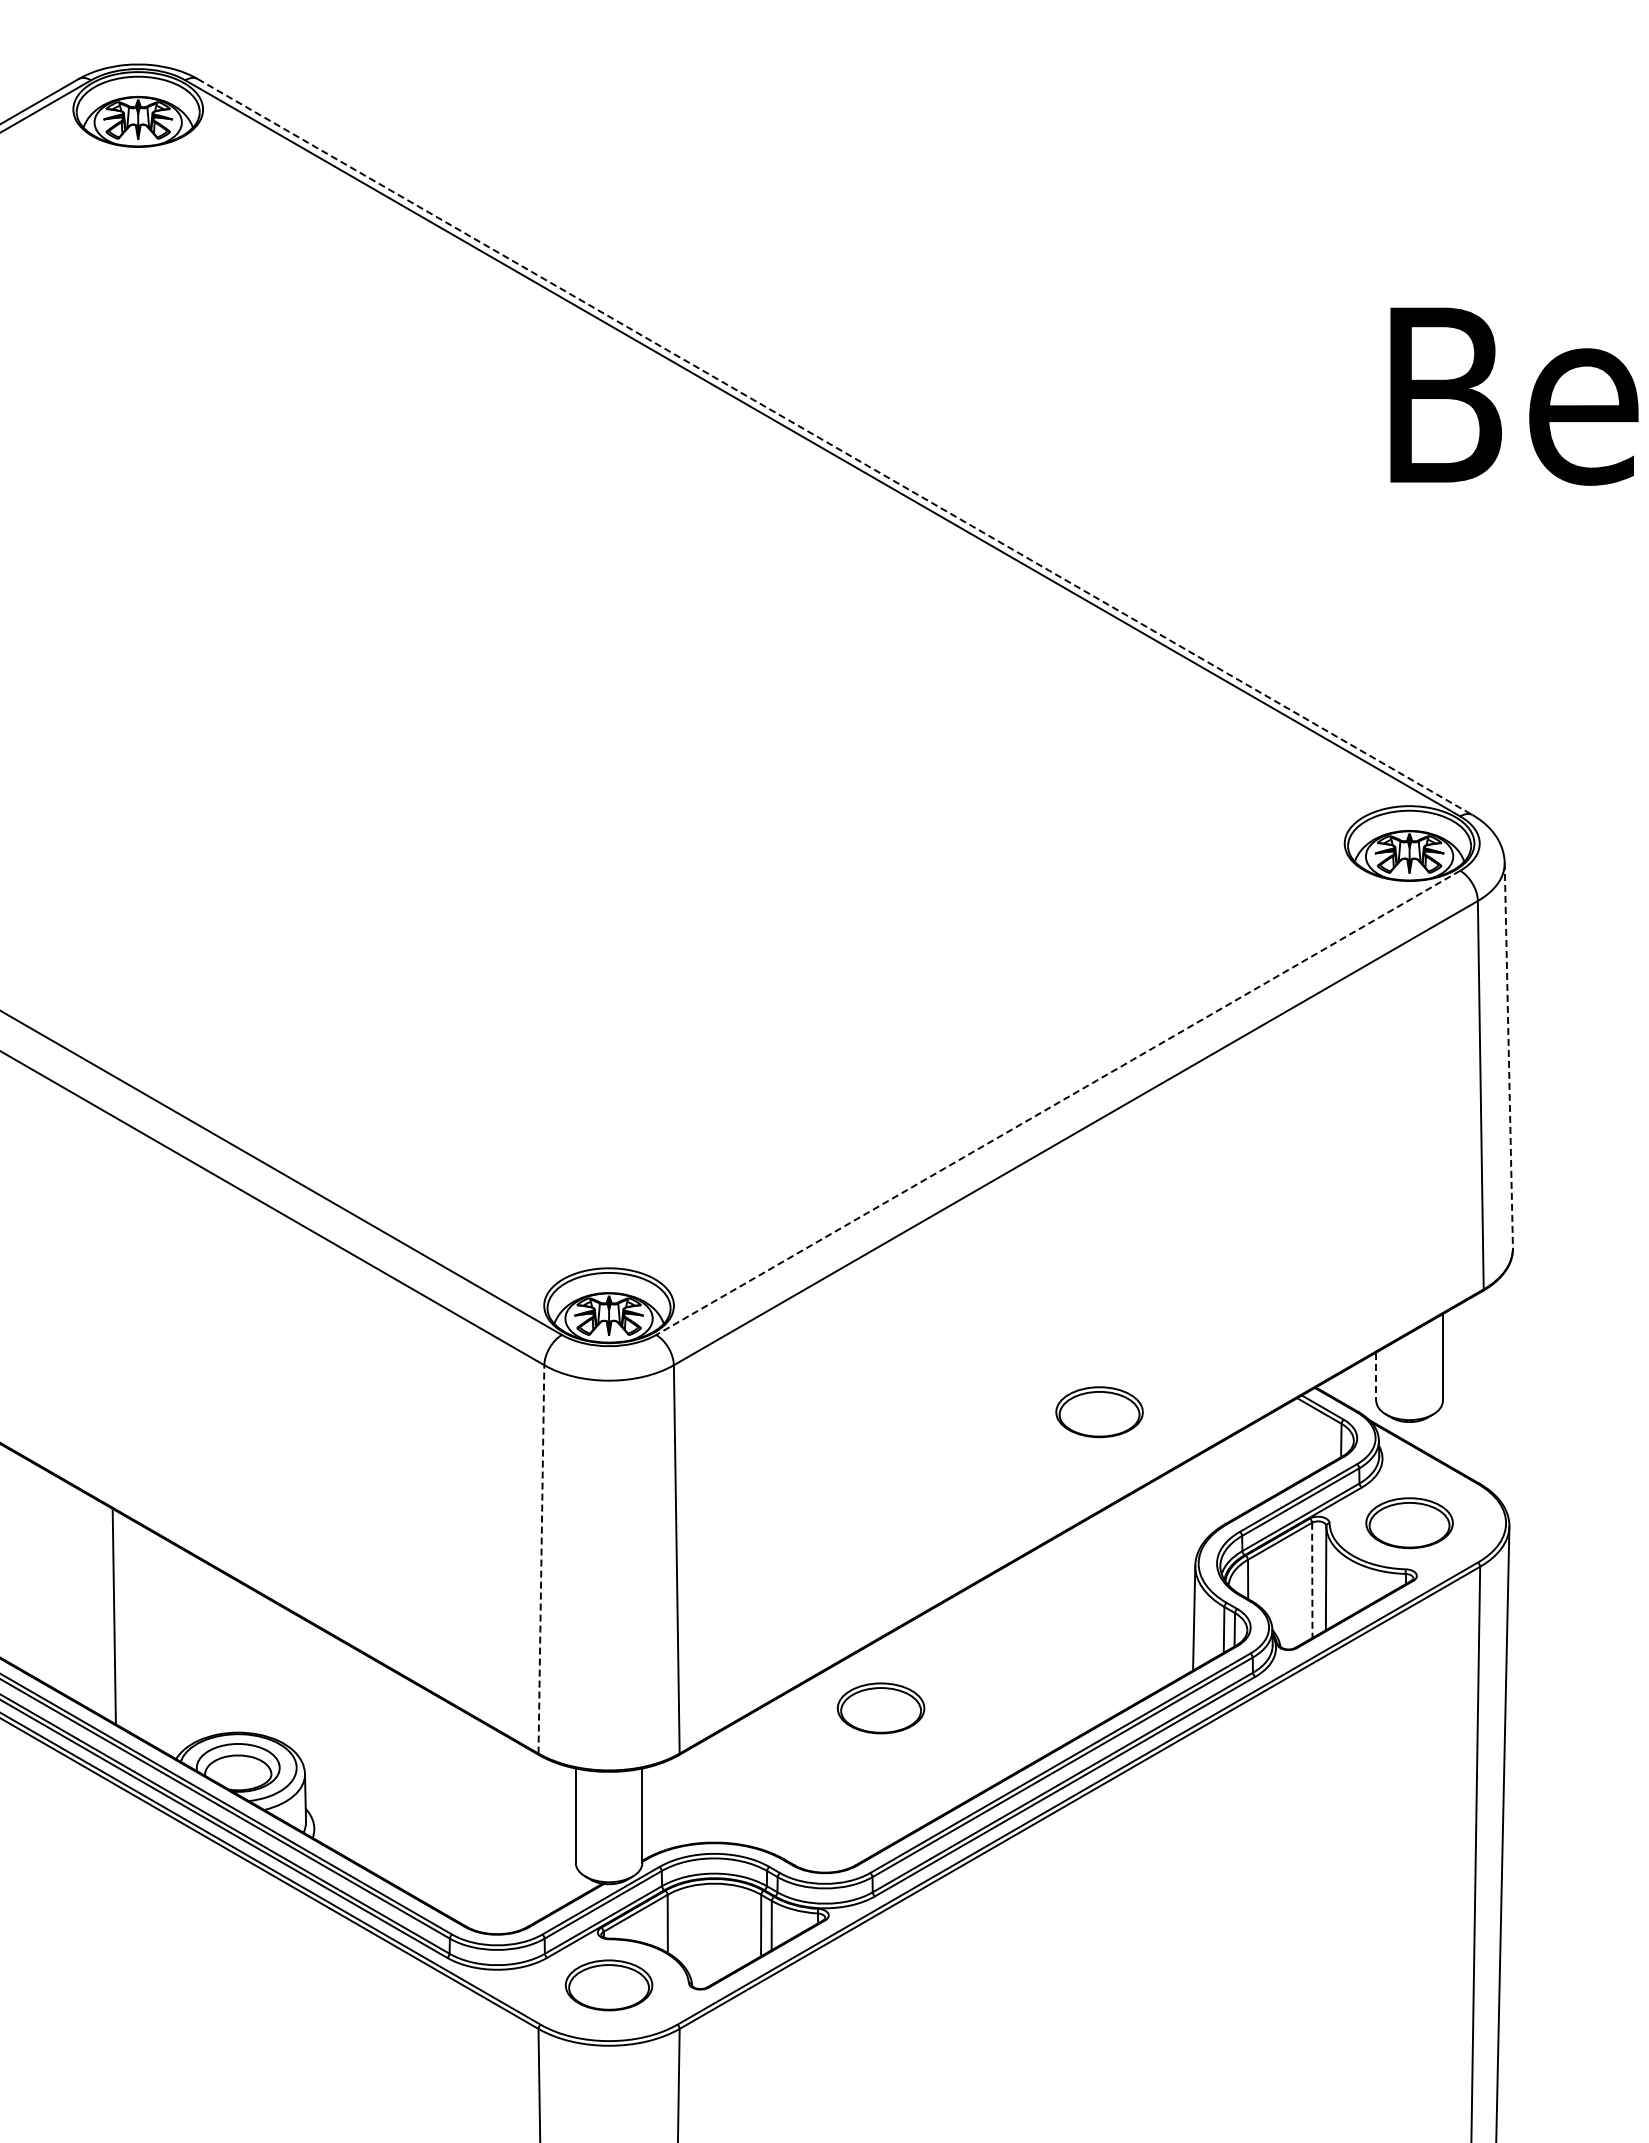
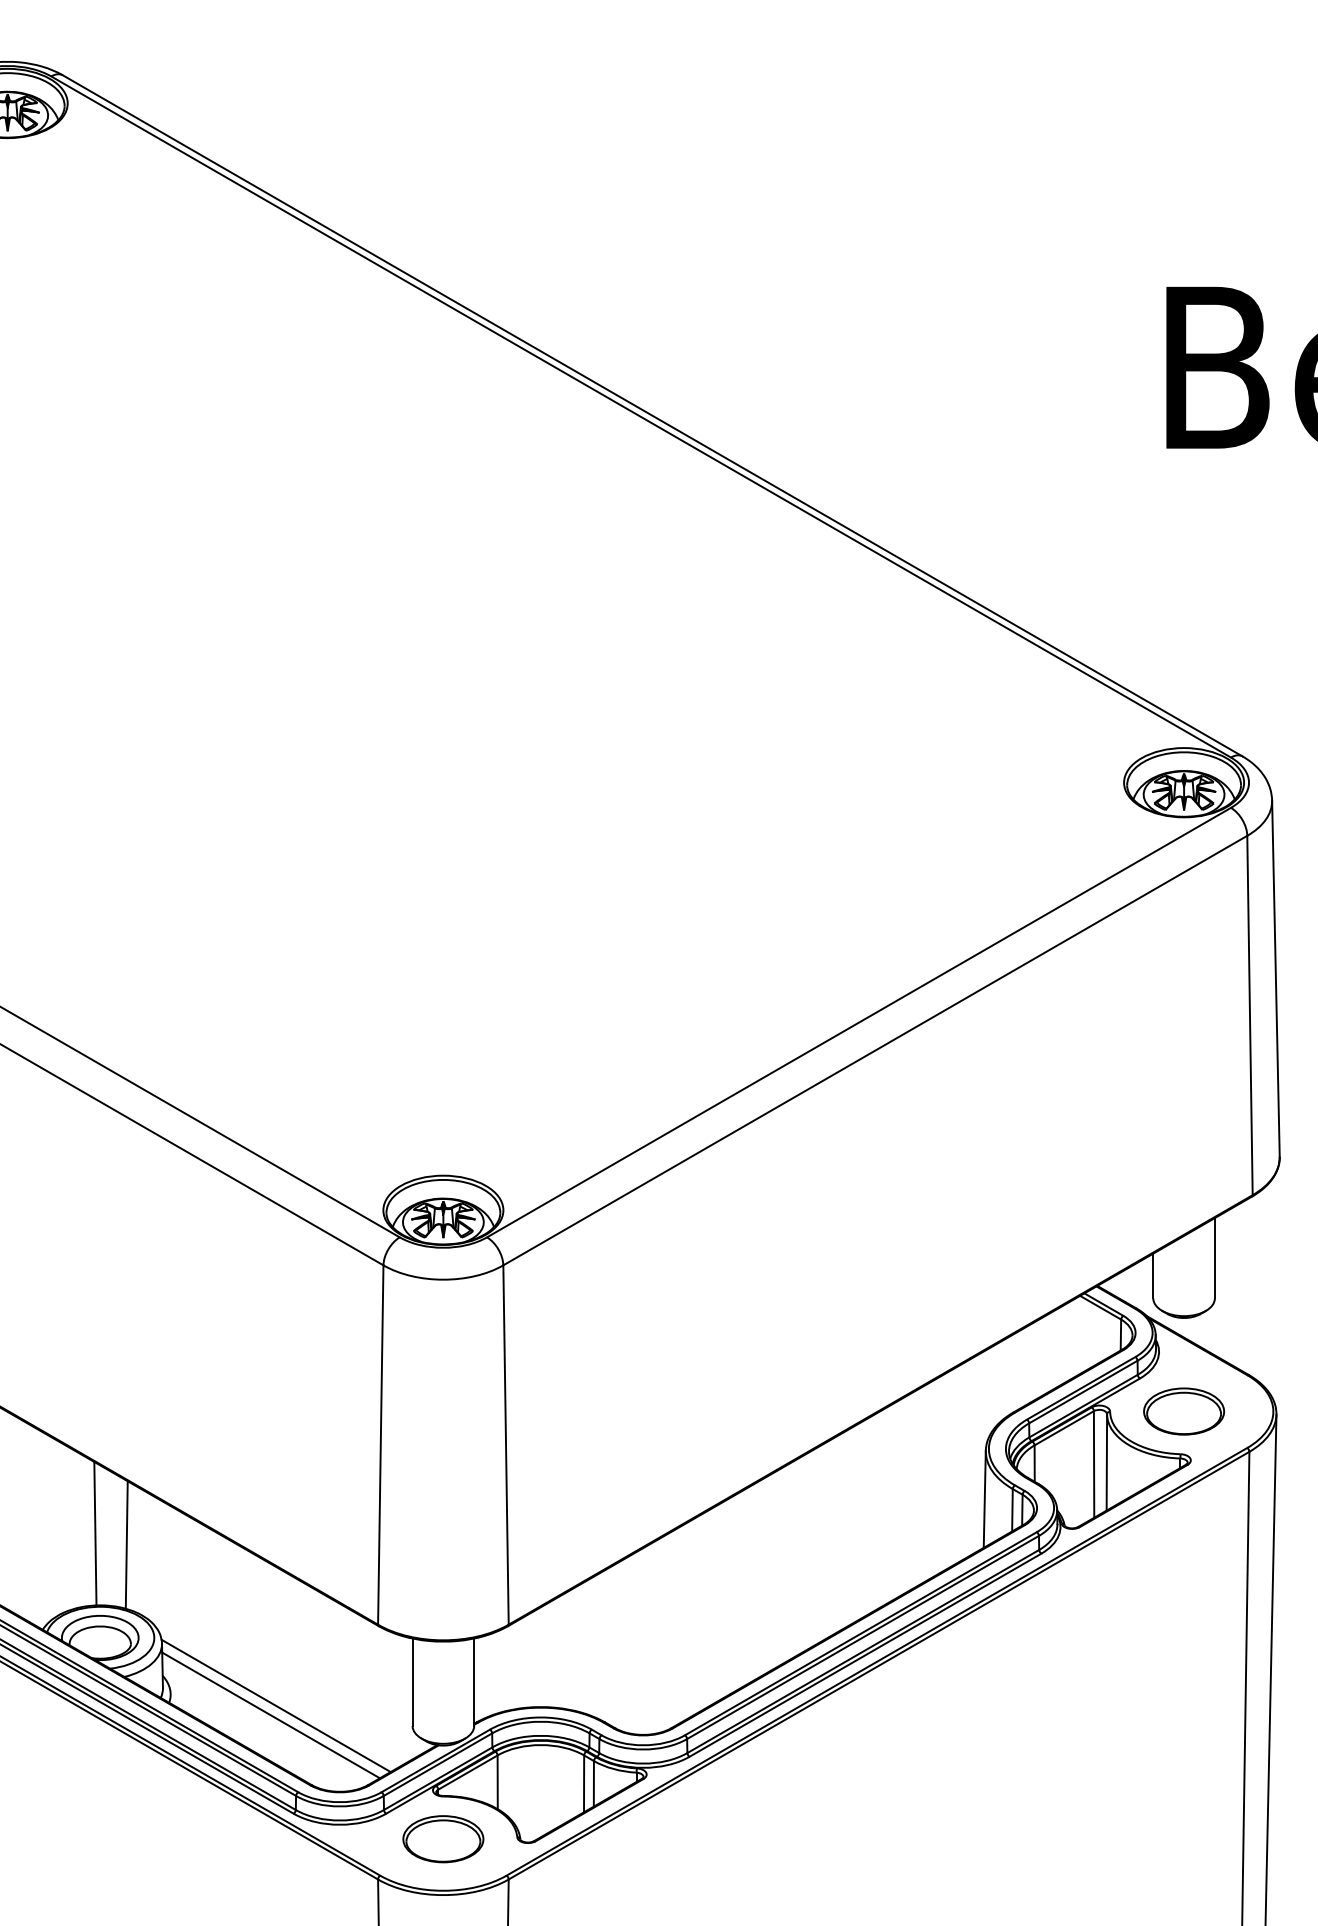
line: (835, 447) -> (652, 416), dashed -> solid
line: (1508, 1055) -> (1275, 978), dashed -> solid
line: (1057, 1103) -> (858, 1023), dashed -> solid
line: (1376, 1377) -> (1153, 1276), dashed -> solid
part: (1099, 1412) -> (897, 1309), removed
line: (541, 1558) -> (380, 1444), dashed -> solid
line: (1312, 1580) -> (1094, 1464), dashed -> solid
line: (232, 1654) -> (94, 1533), added
line: (266, 1667) -> (126, 1545), added
part: (880, 1708) -> (694, 1583), removed
line: (428, 1840) -> (276, 1705), added
line: (422, 1851) -> (270, 1715), added

